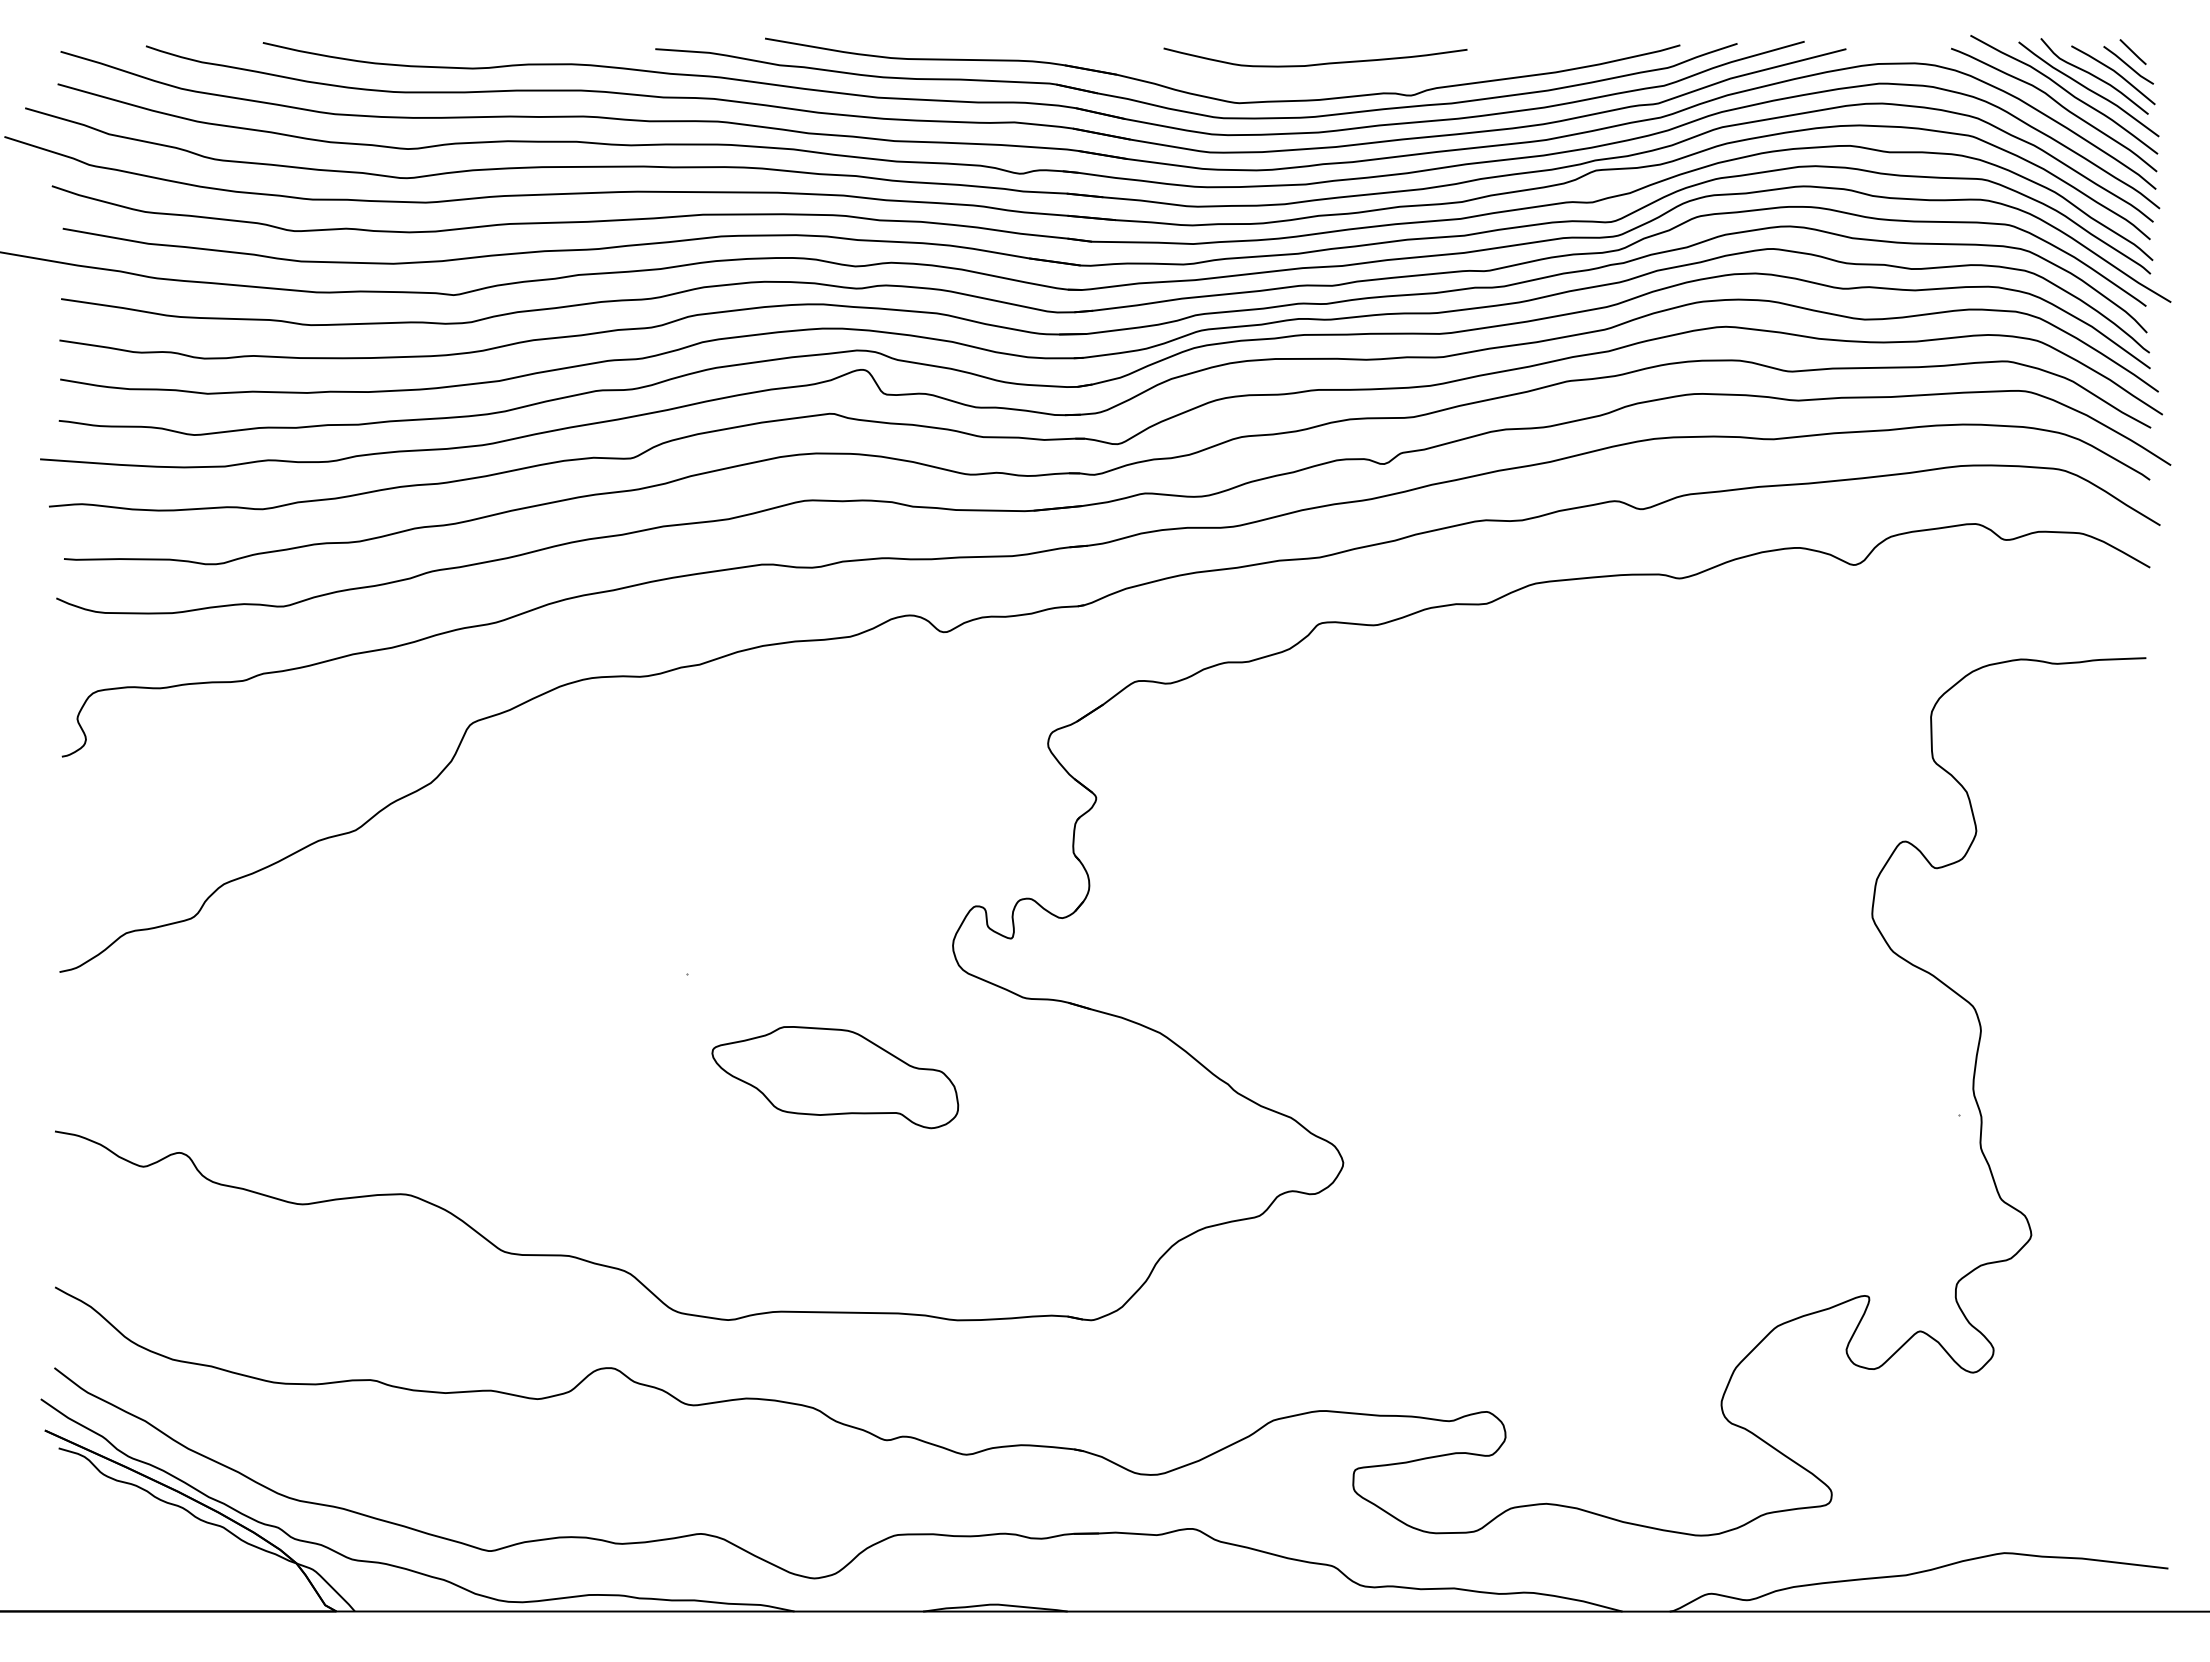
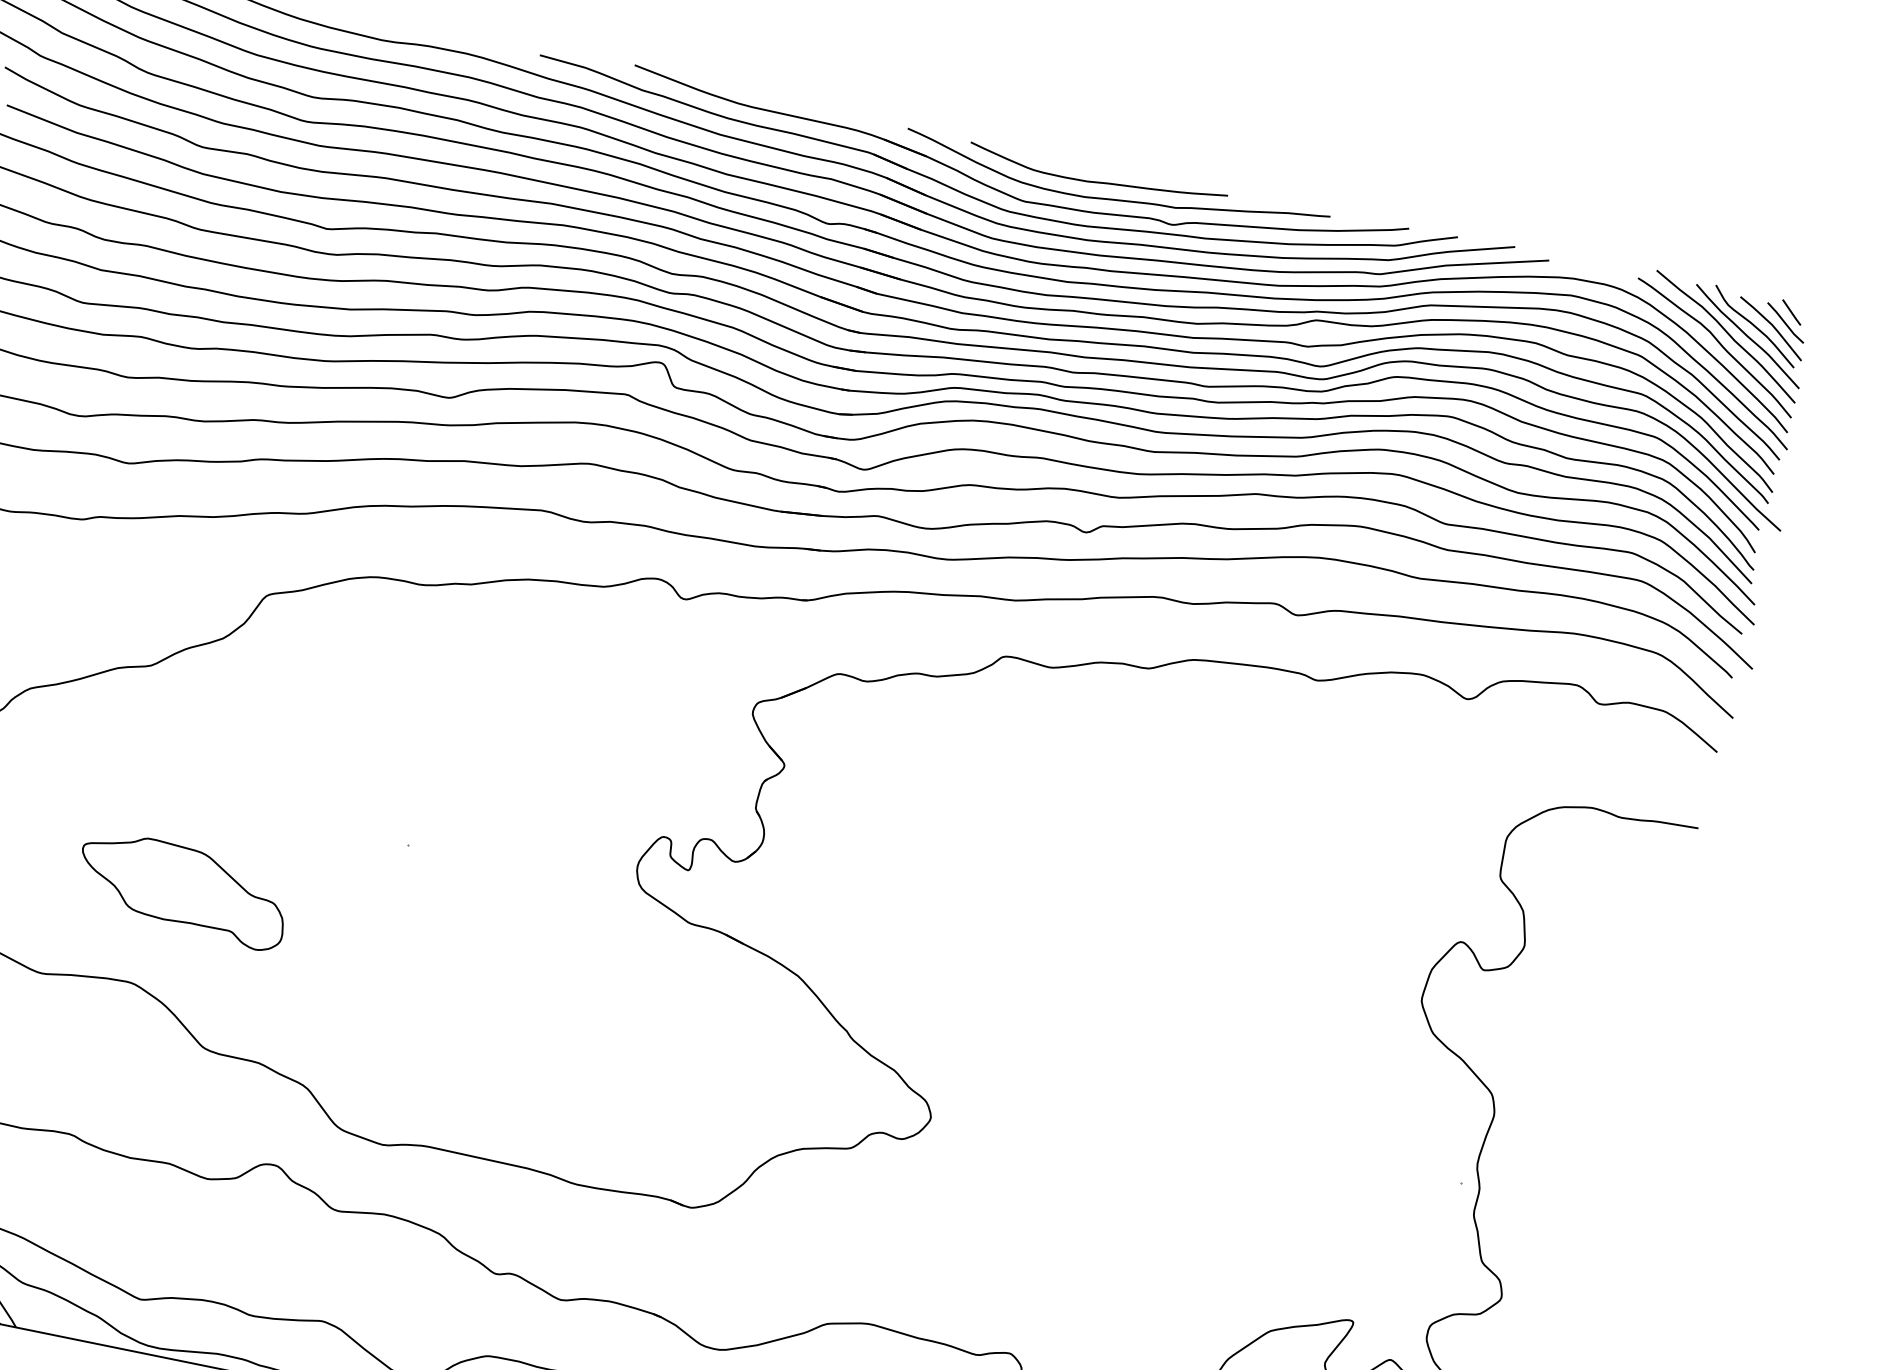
curve: (1338, 79) -> (1113, 198), added
part: (835, 1077) -> (183, 890), moved

